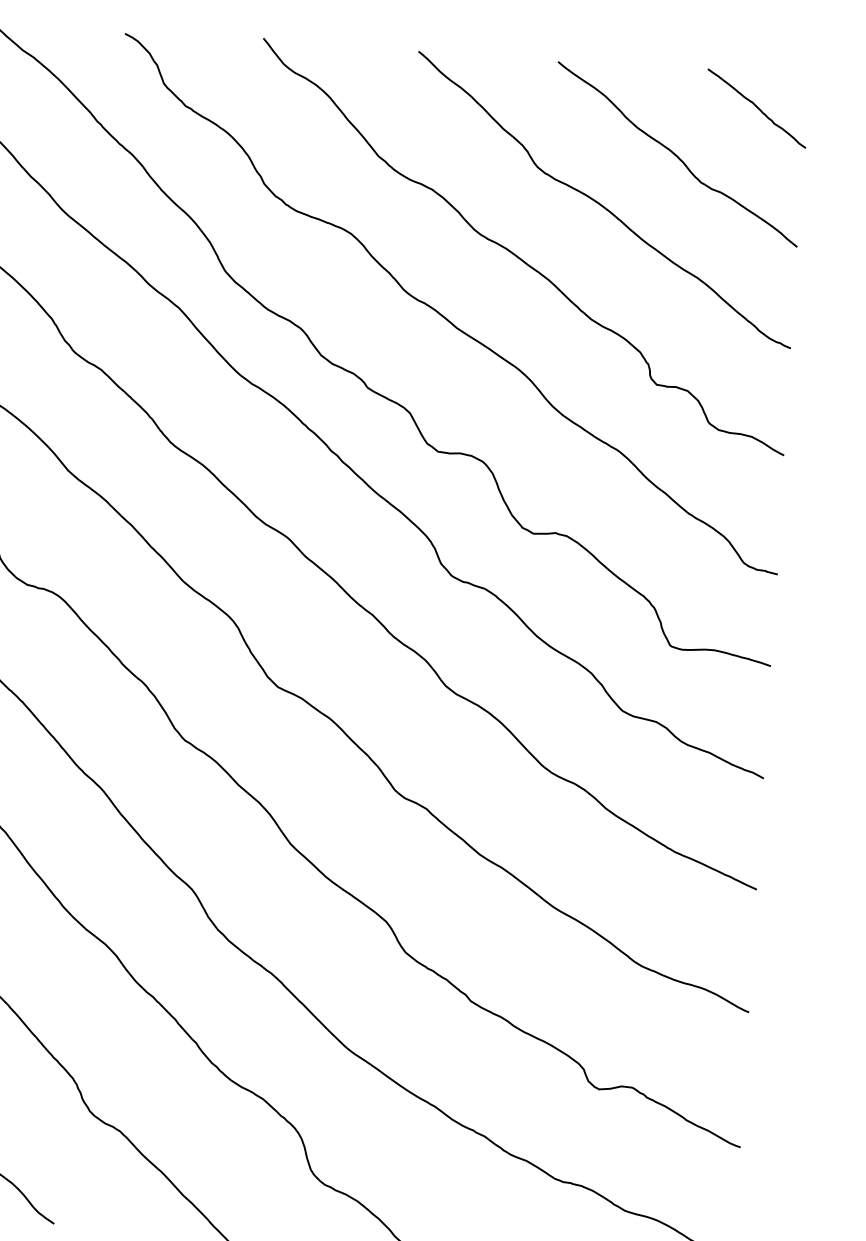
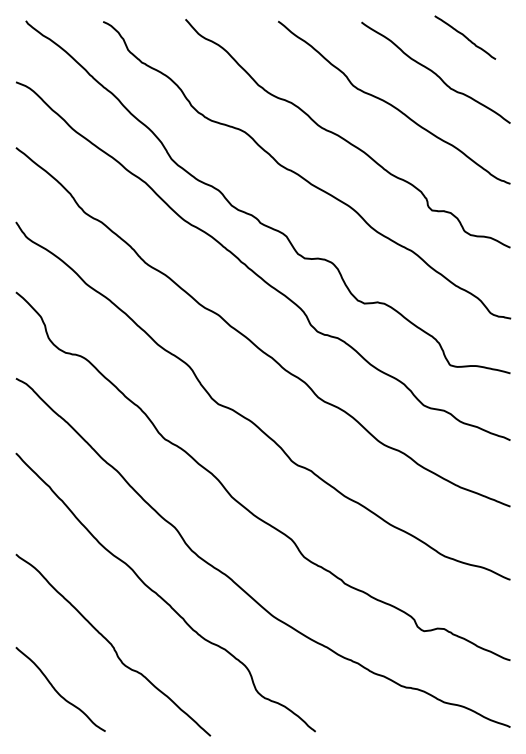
curve: (757, 108) -> (465, 37), moved

